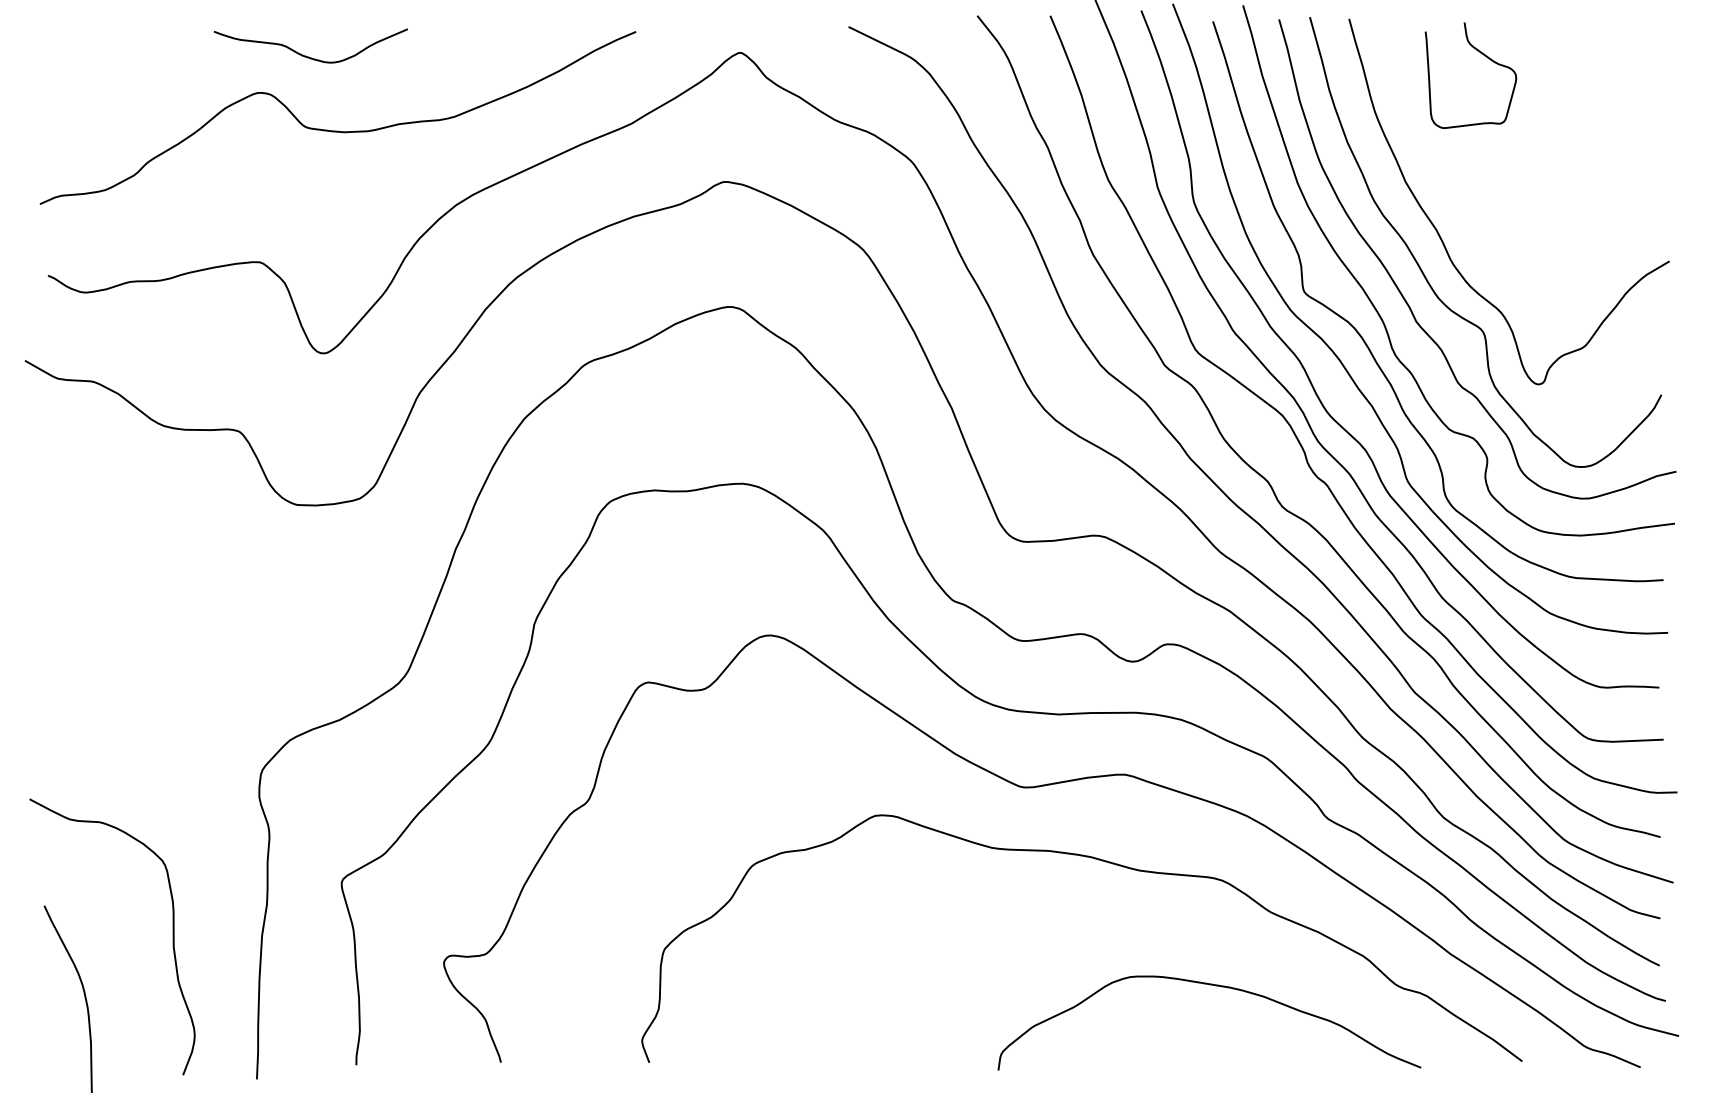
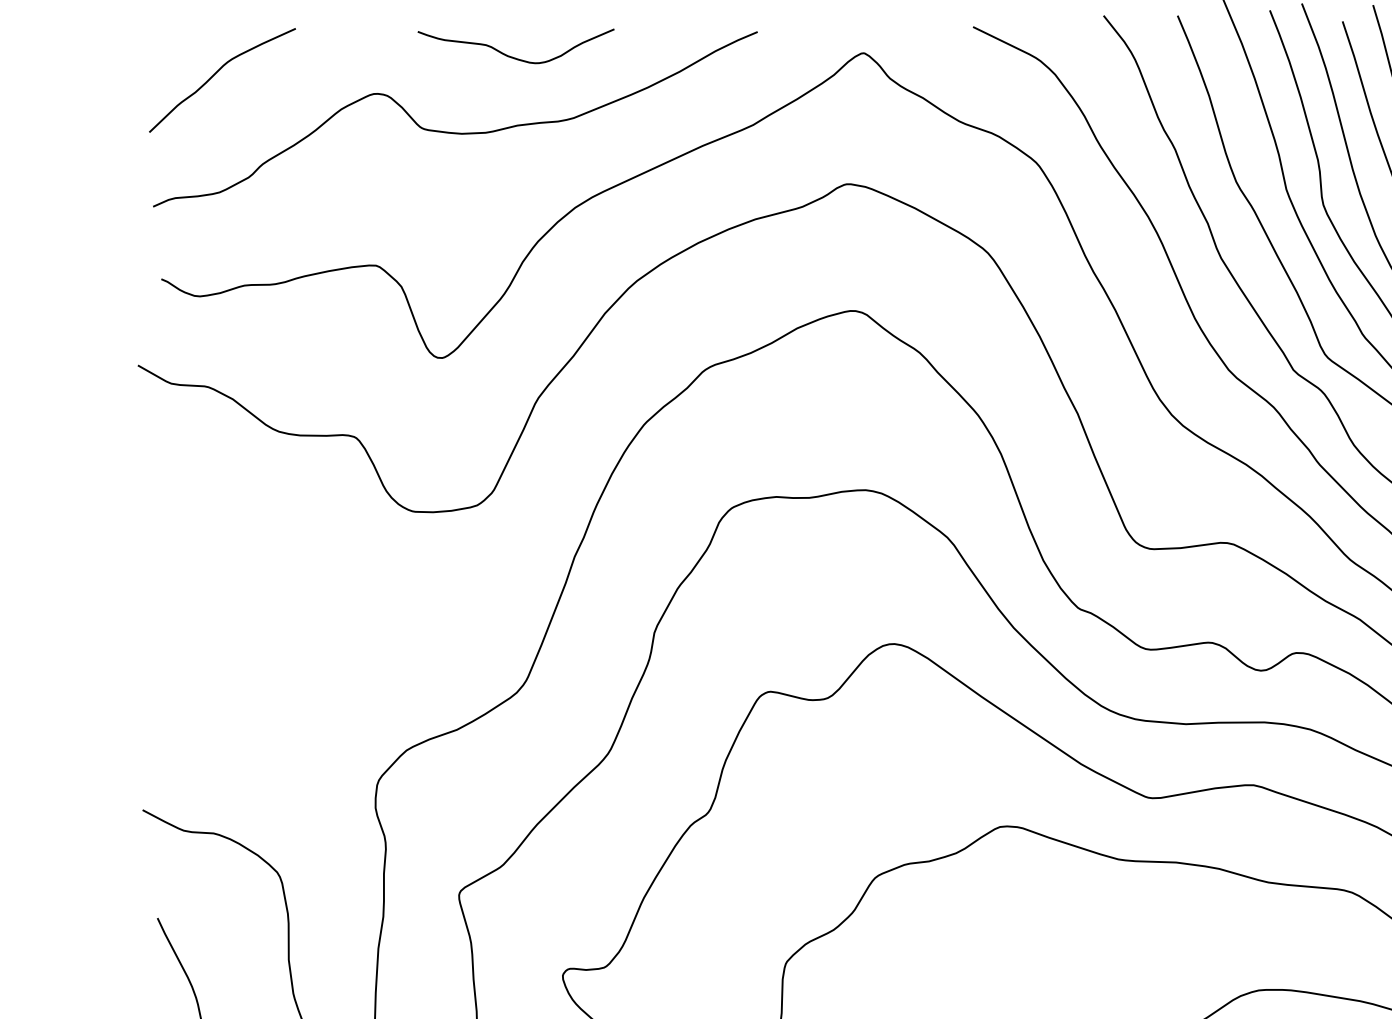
curve: (305, 55) -> (510, 55), moved
curve: (102, 73) -> (216, 74), added

